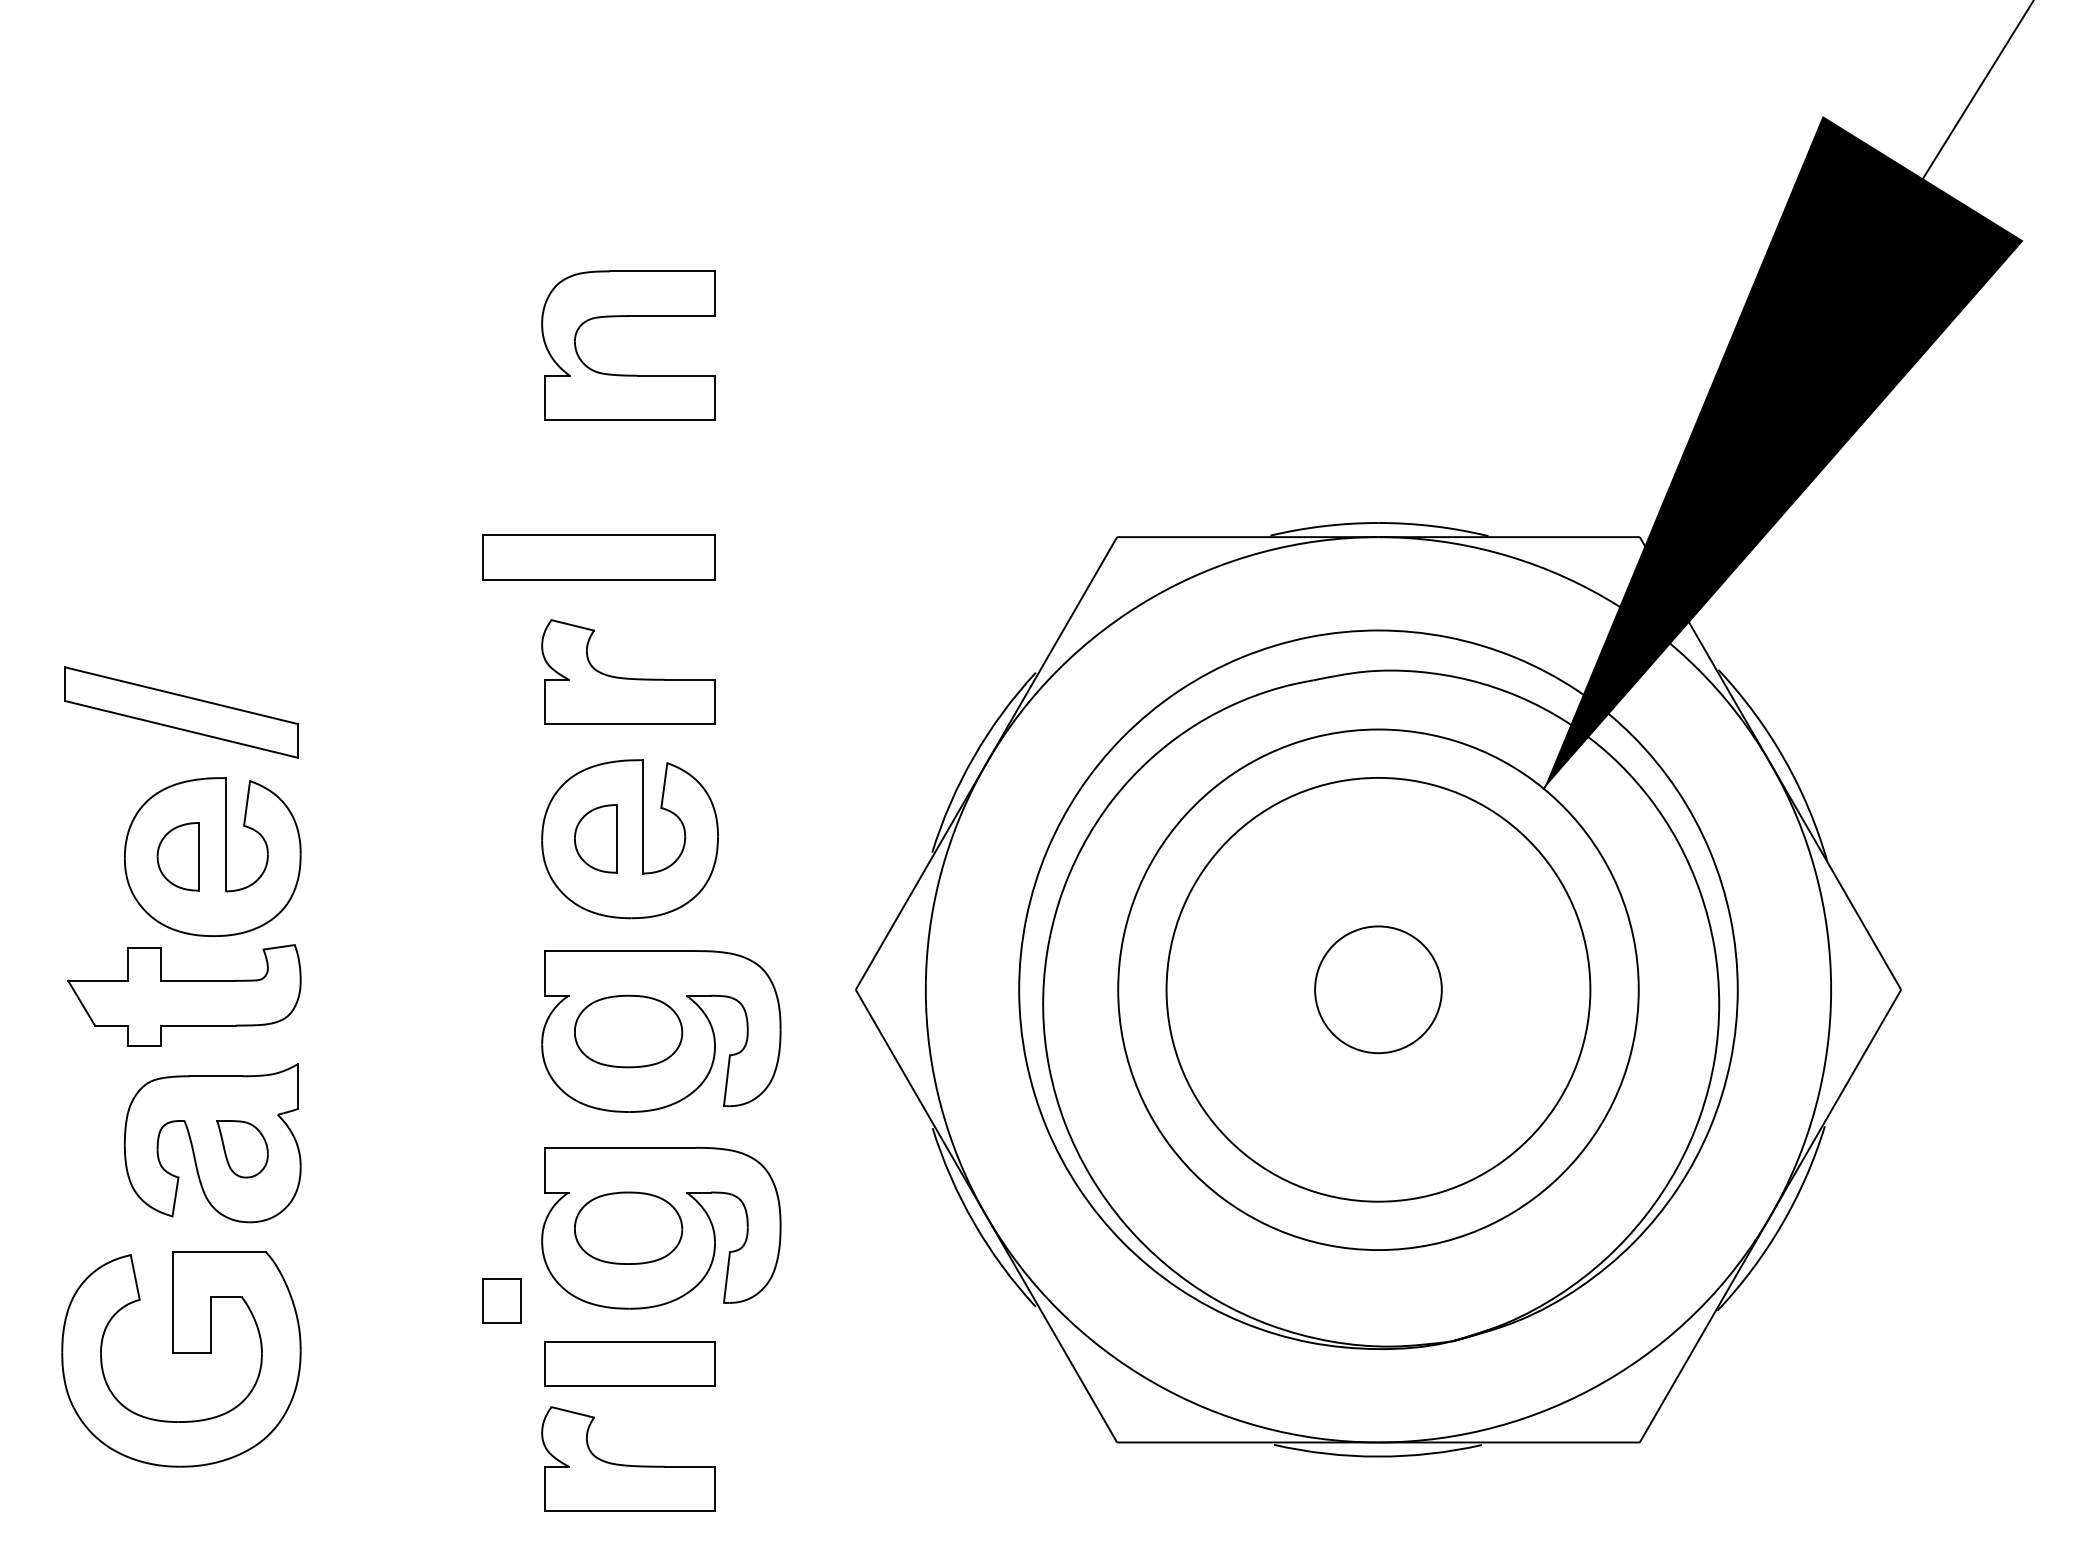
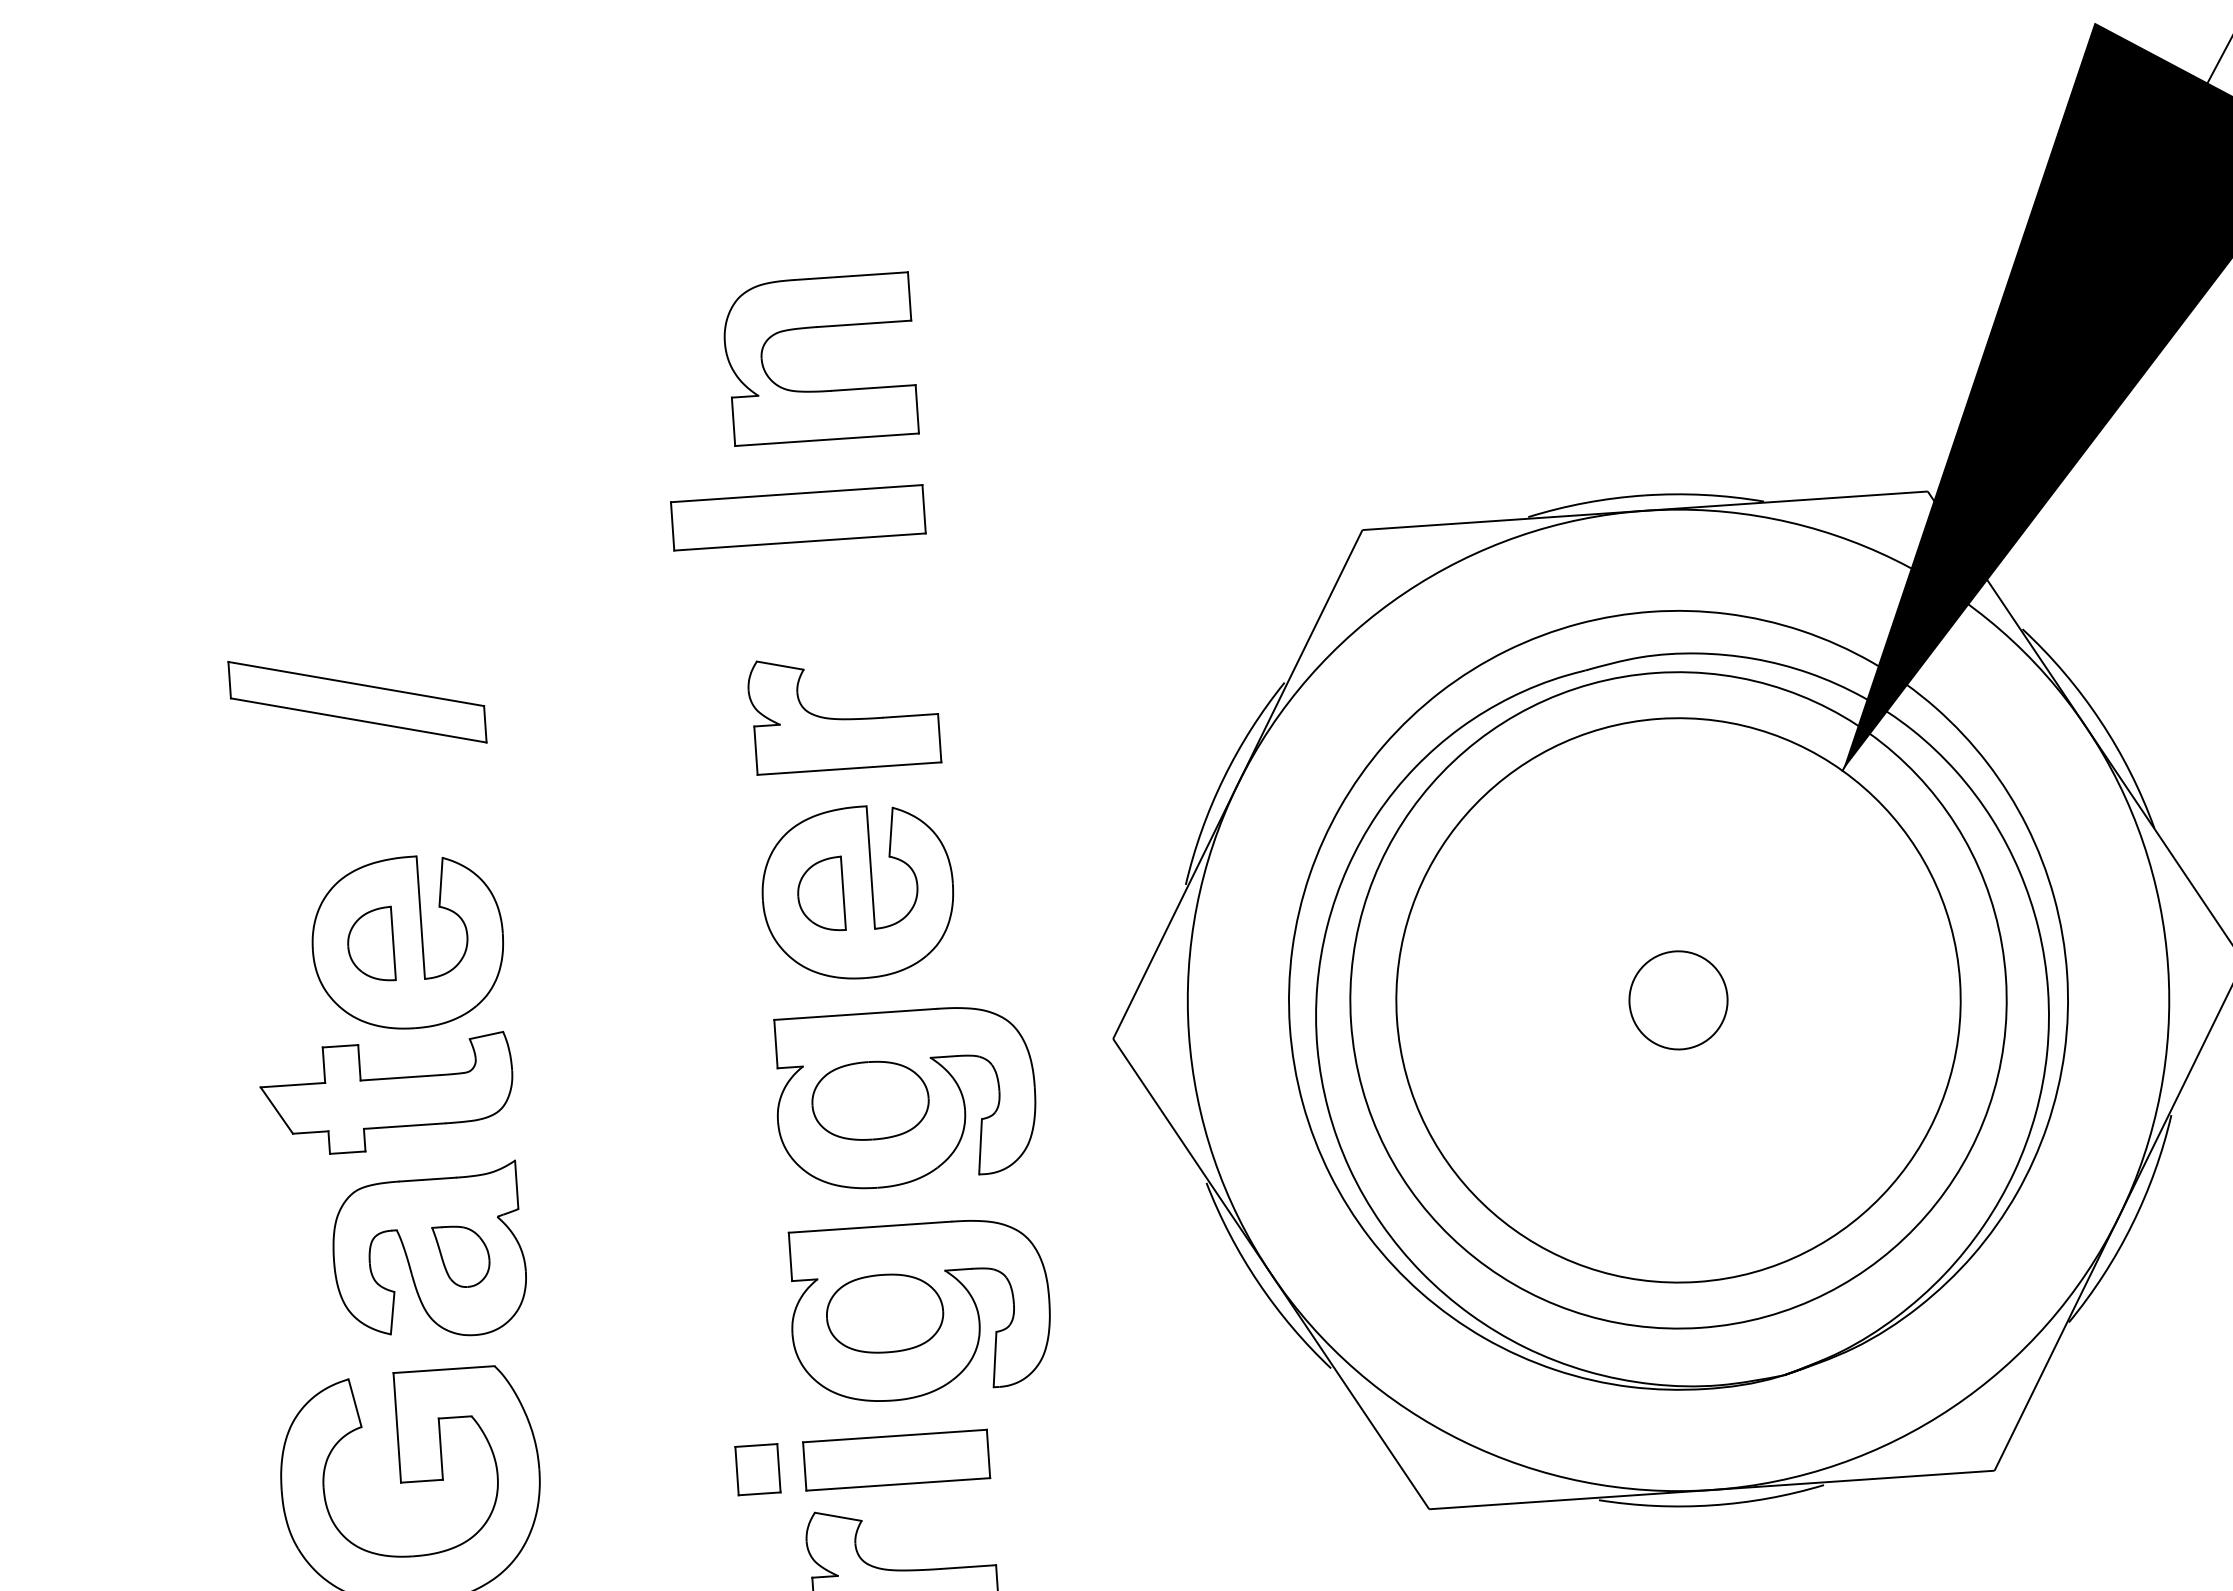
part: (598, 557) -> (798, 517), moved
part: (181, 712) -> (357, 702), moved
circle: (1378, 989) -> (1678, 1000), size x0.71
circle: (1378, 989) -> (1678, 1000), size x1.43
part: (501, 1300) -> (757, 1469), moved

